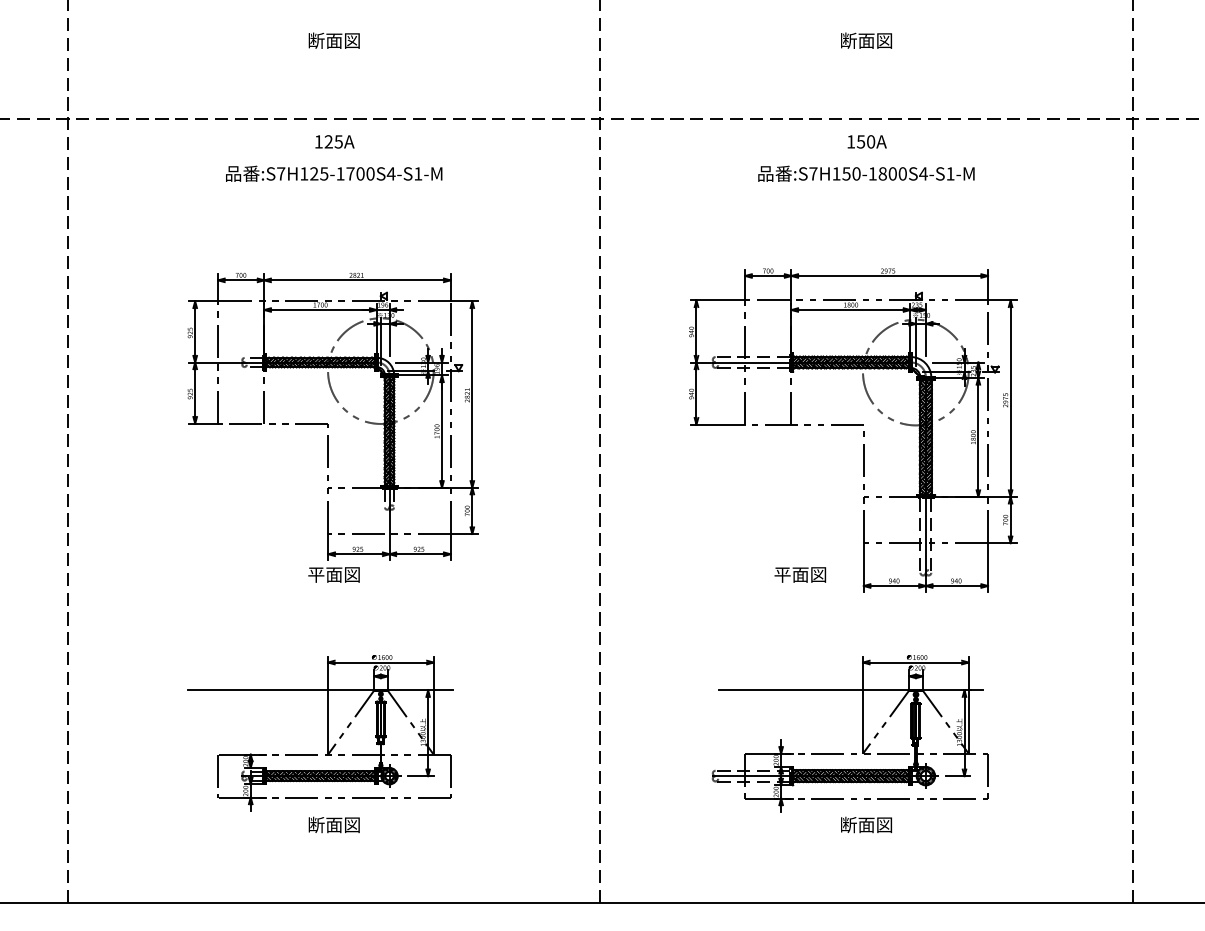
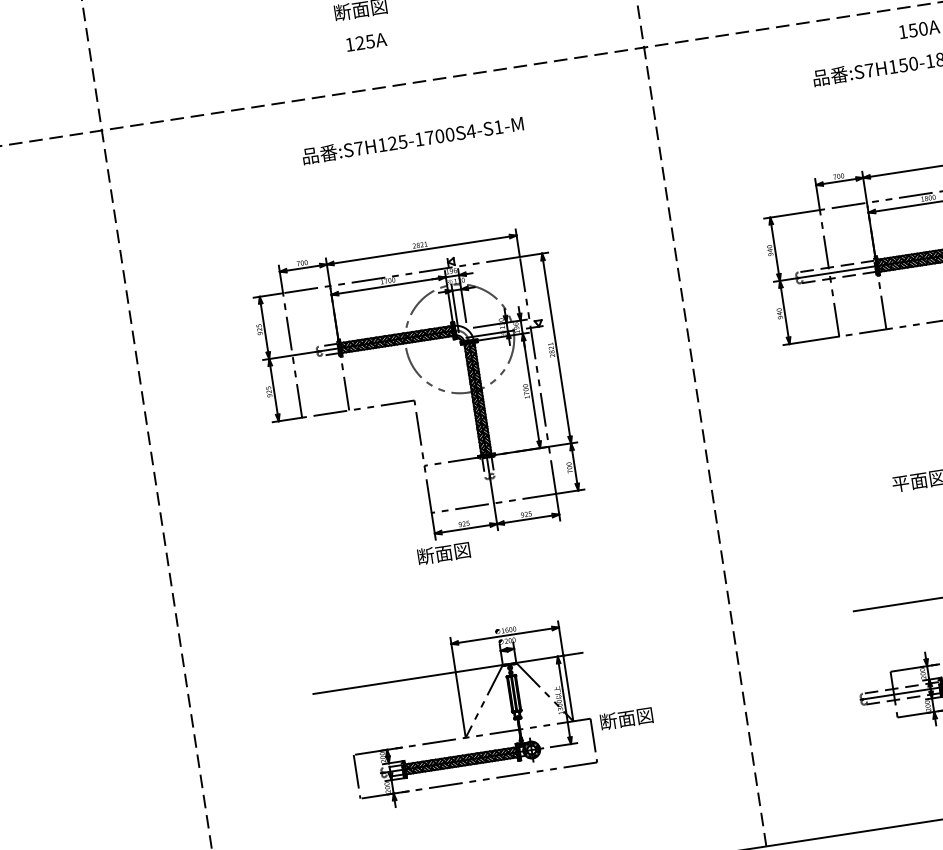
text: (334, 141) -> (365, 41), moved
text: (334, 173) -> (413, 139), moved
text: (316, 574) -> (425, 556), 平面図 -> 断面図
text: (333, 824) -> (625, 718), moved

